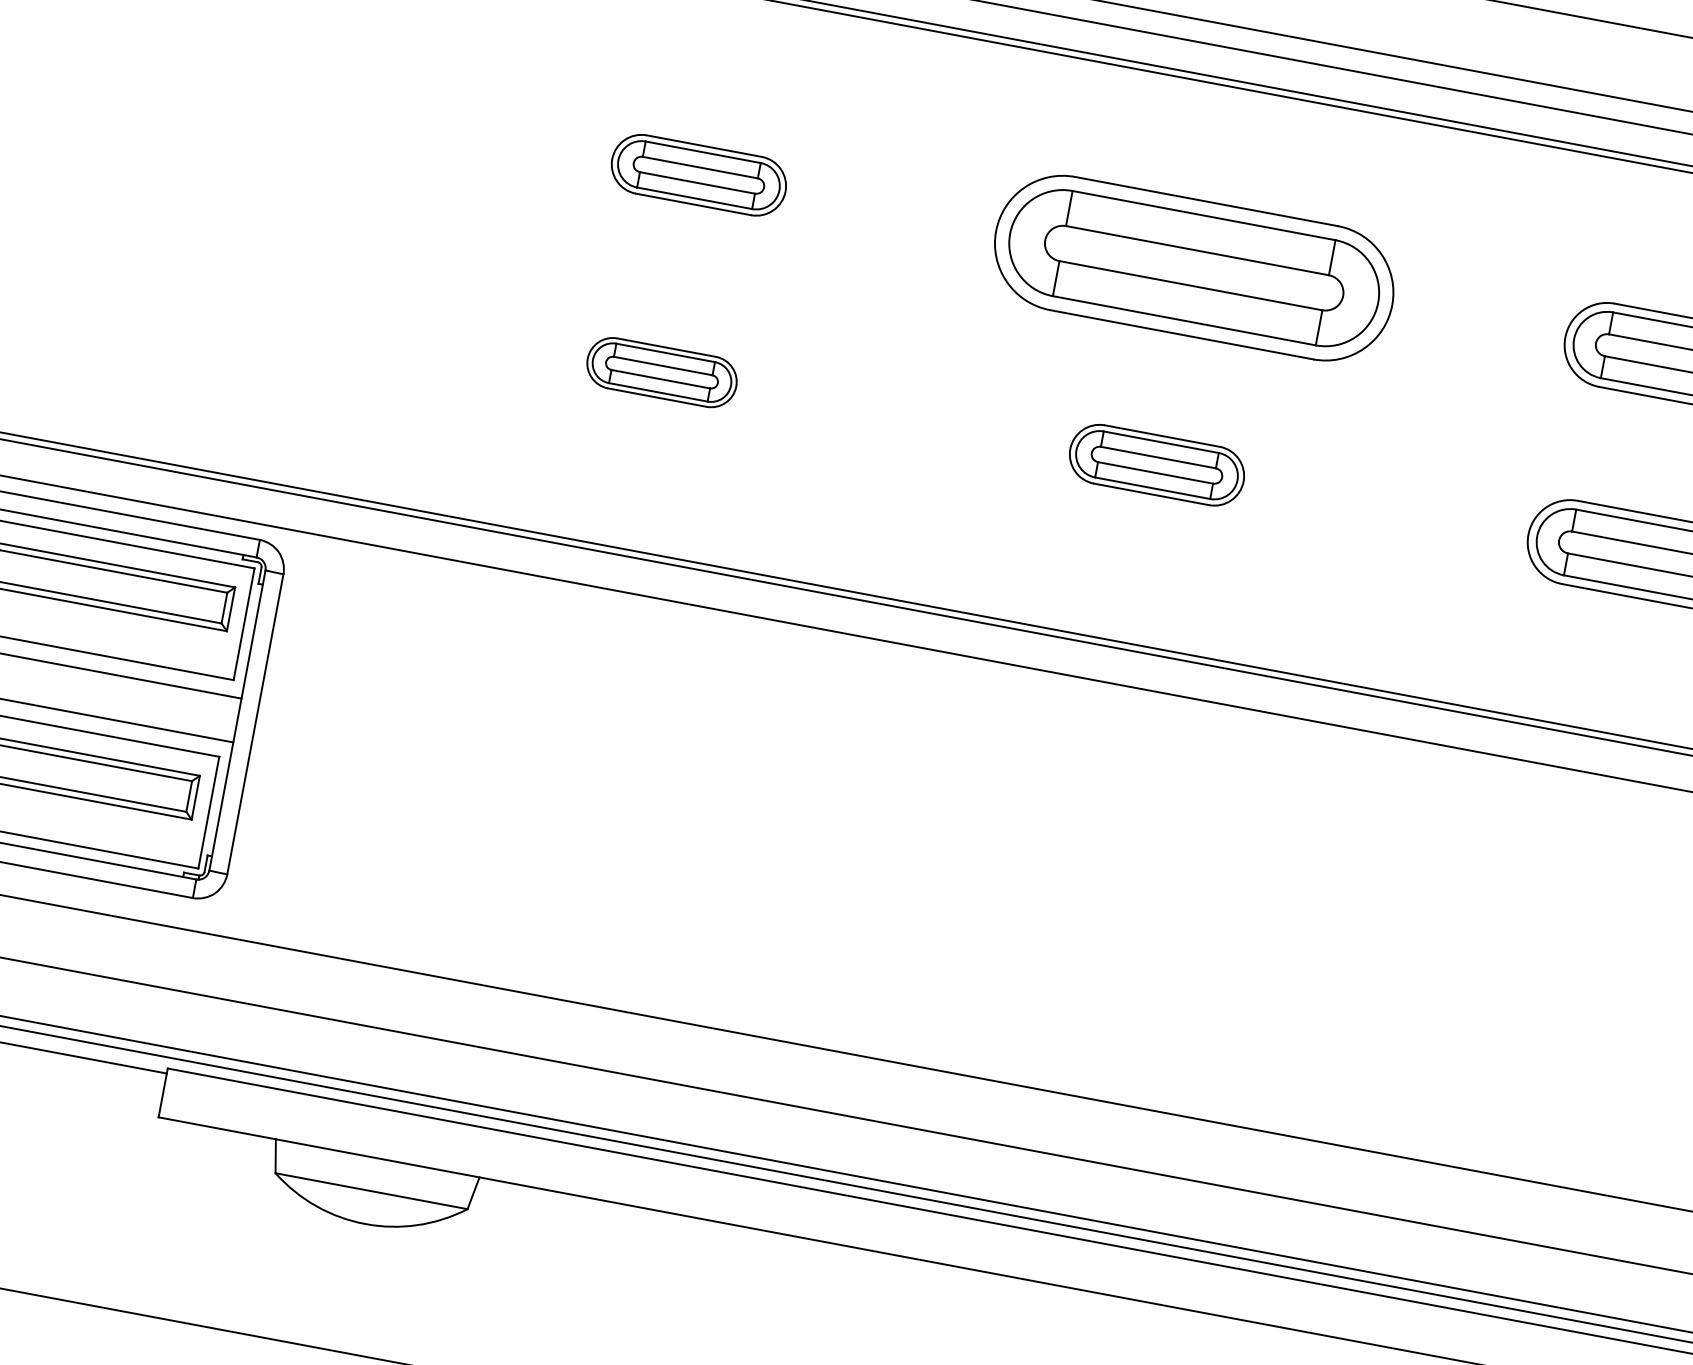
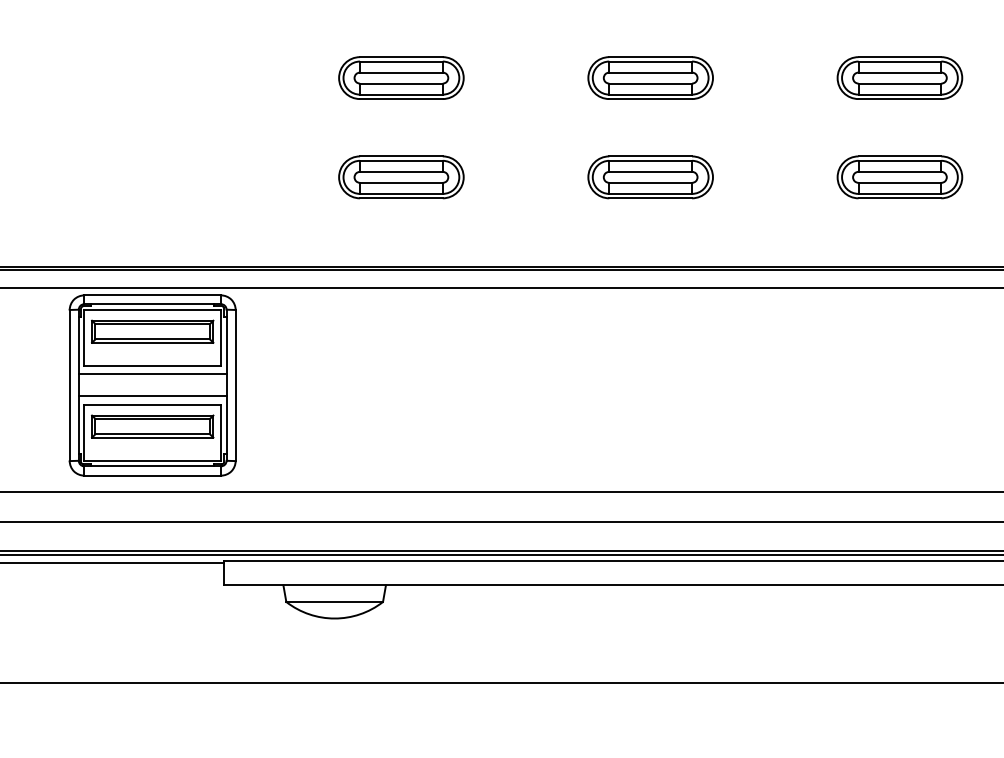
part: (699, 174) -> (401, 77), size x1.43
part: (1193, 266) -> (650, 77), size x0.62
part: (662, 372) -> (401, 177), size x1.67
part: (1156, 465) -> (650, 177), size x1.43

